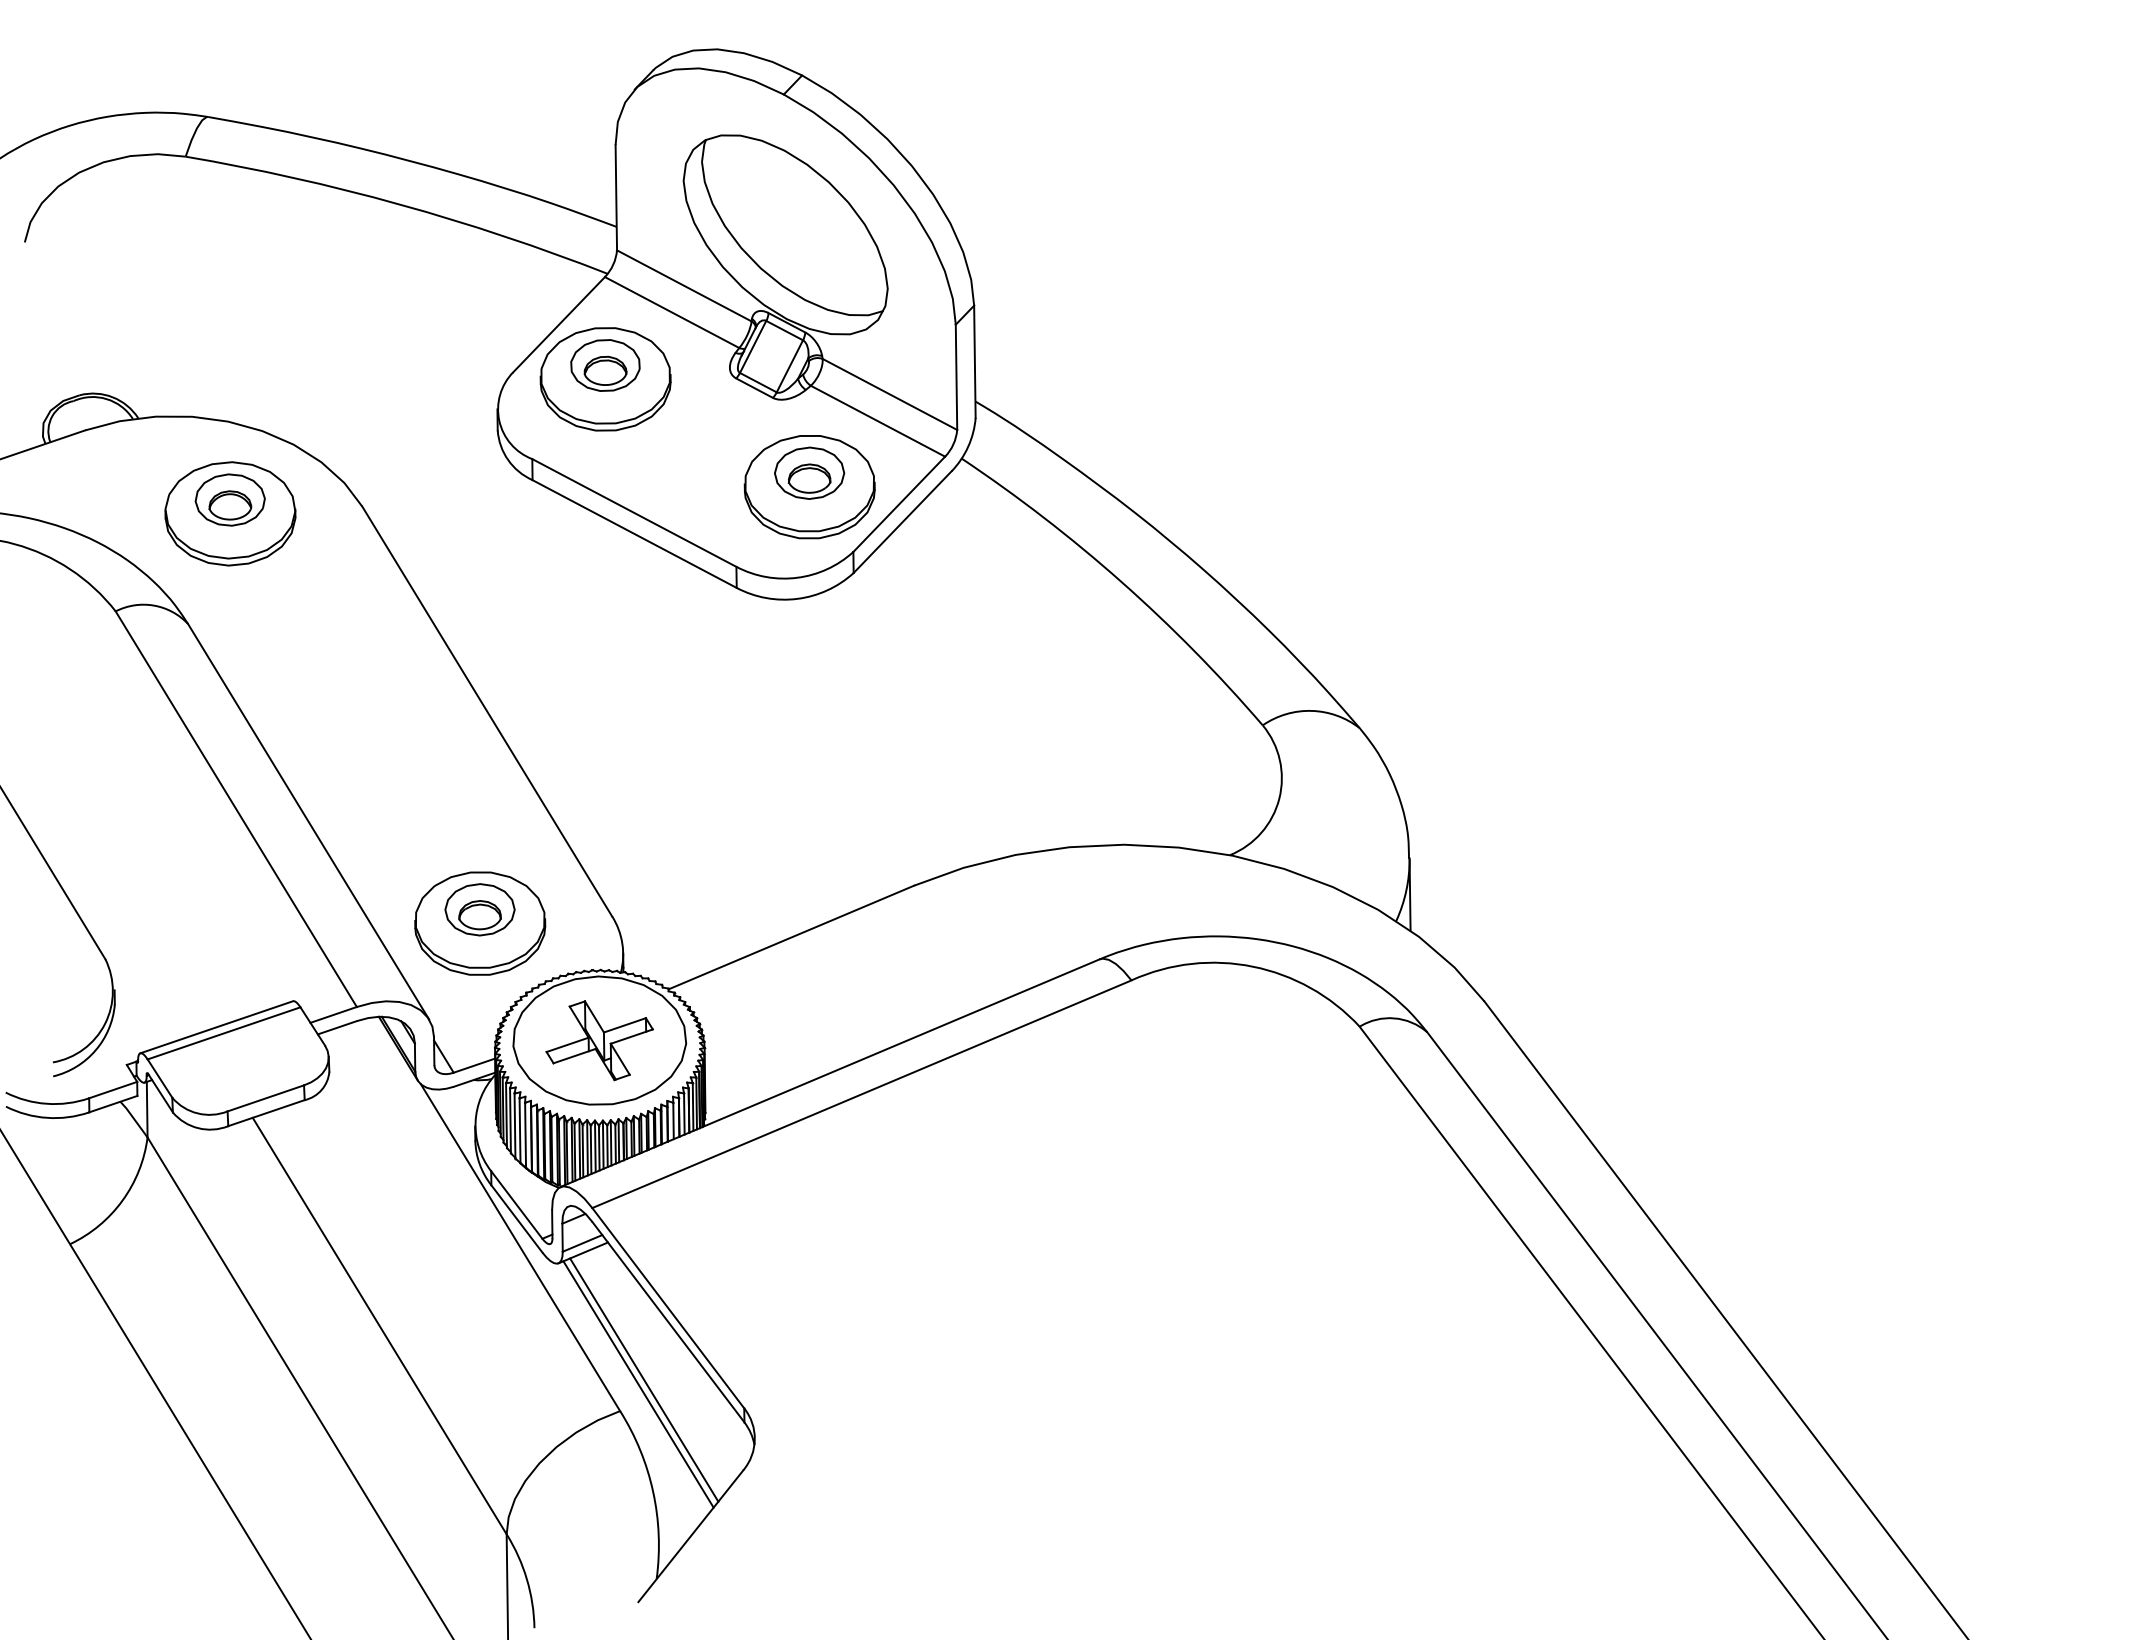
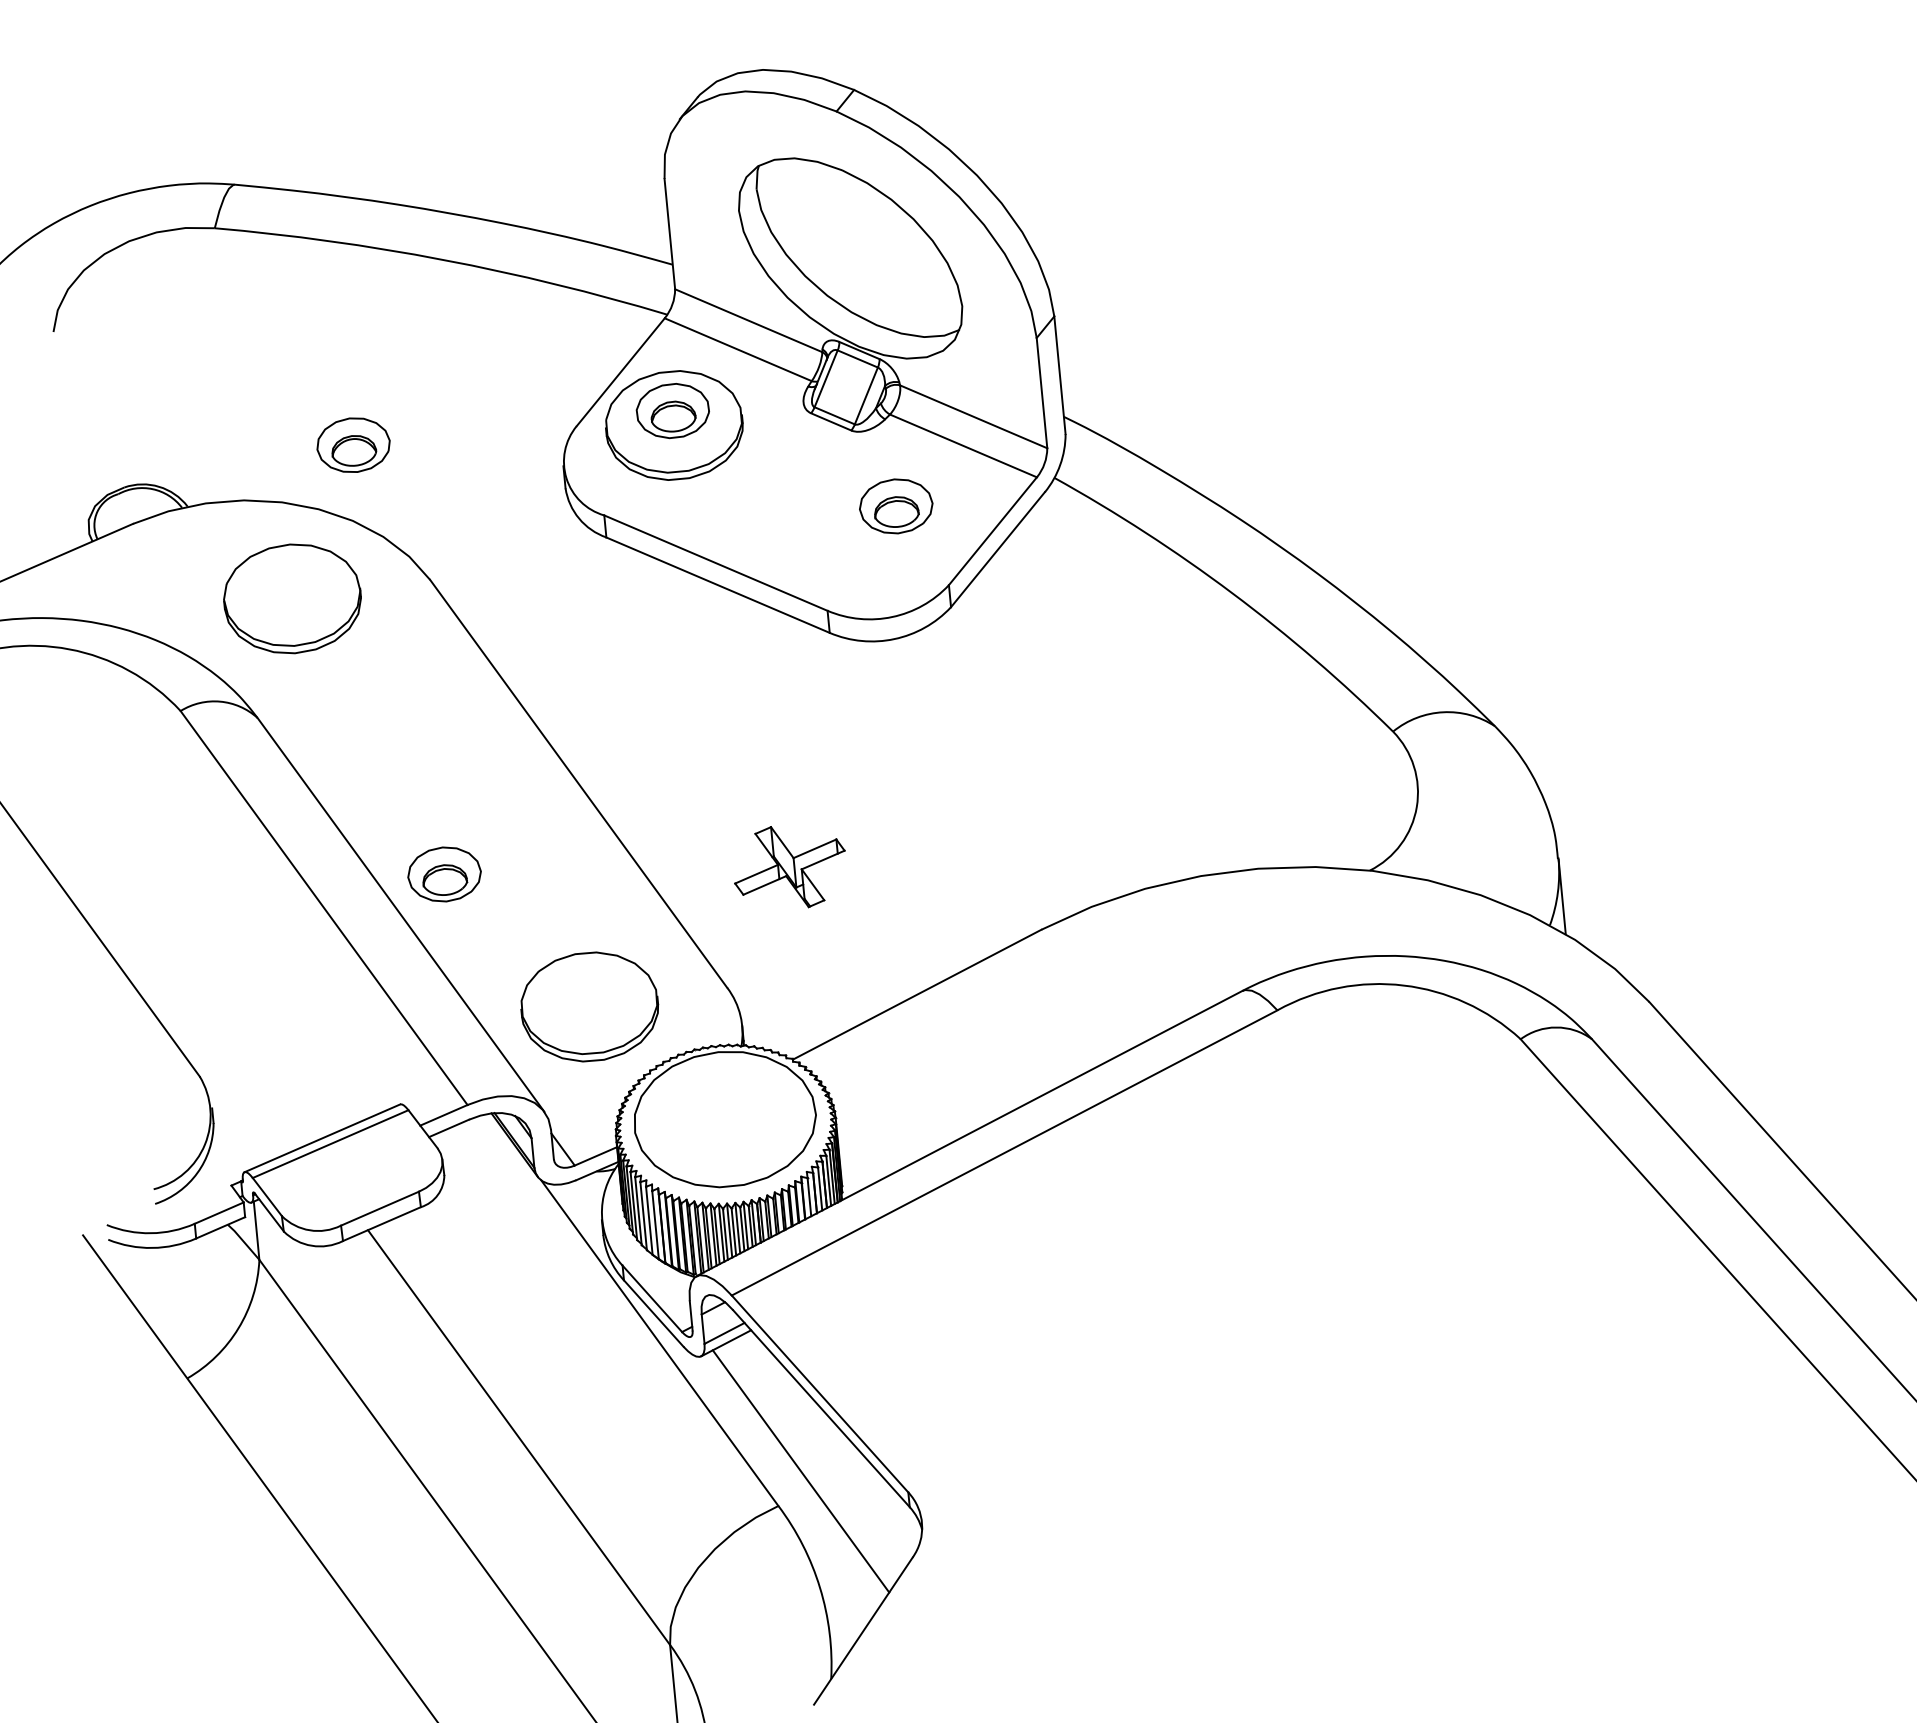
part: (809, 487) -> (897, 521), removed
part: (229, 499) -> (352, 444), moved
part: (479, 909) -> (443, 874), moved
part: (599, 1040) -> (789, 866), moved
line: (638, 1384) -> (795, 1476), removed

